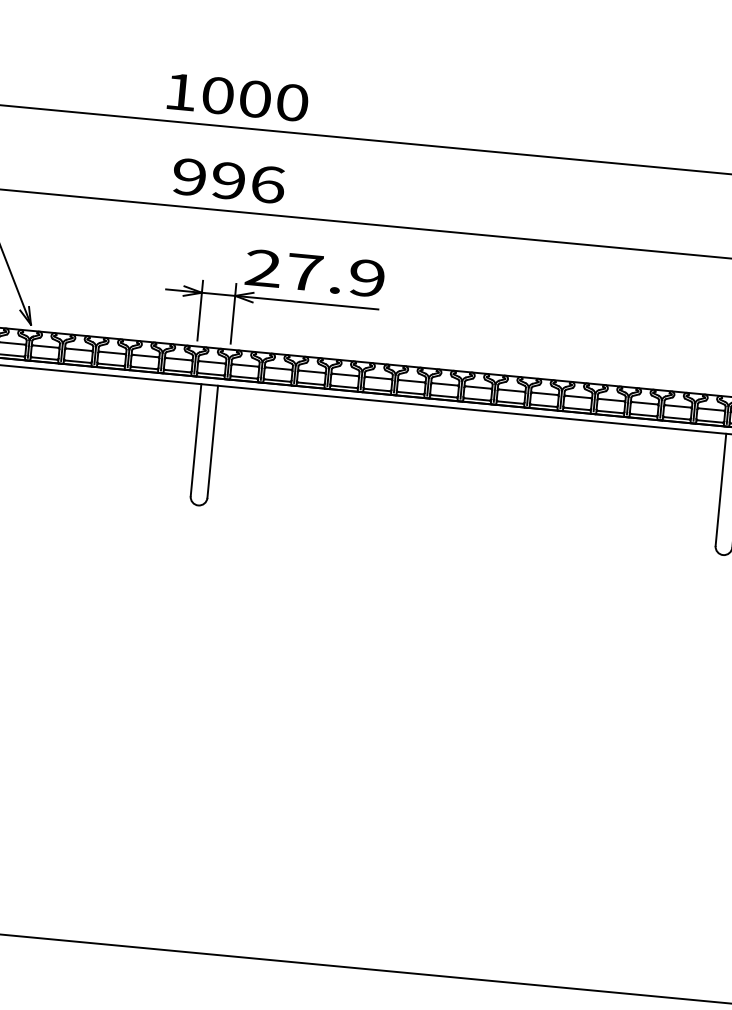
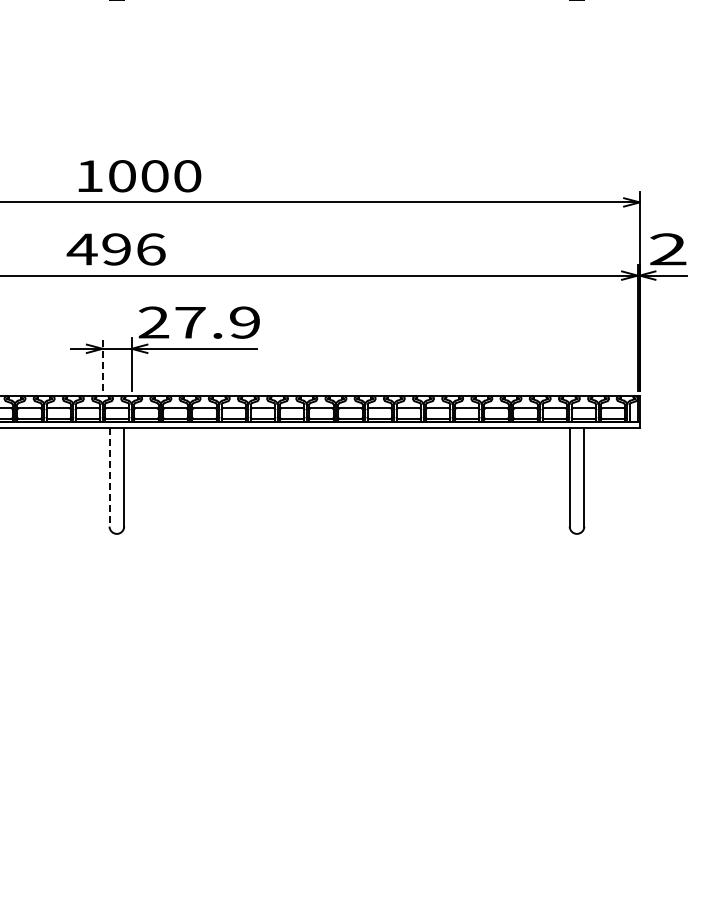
text: (237, 97) -> (139, 176), moved
text: (188, 177) -> (81, 249), 996 -> 496
line: (200, 310) -> (102, 364), solid -> dashed
line: (195, 440) -> (109, 477), solid -> dashed

